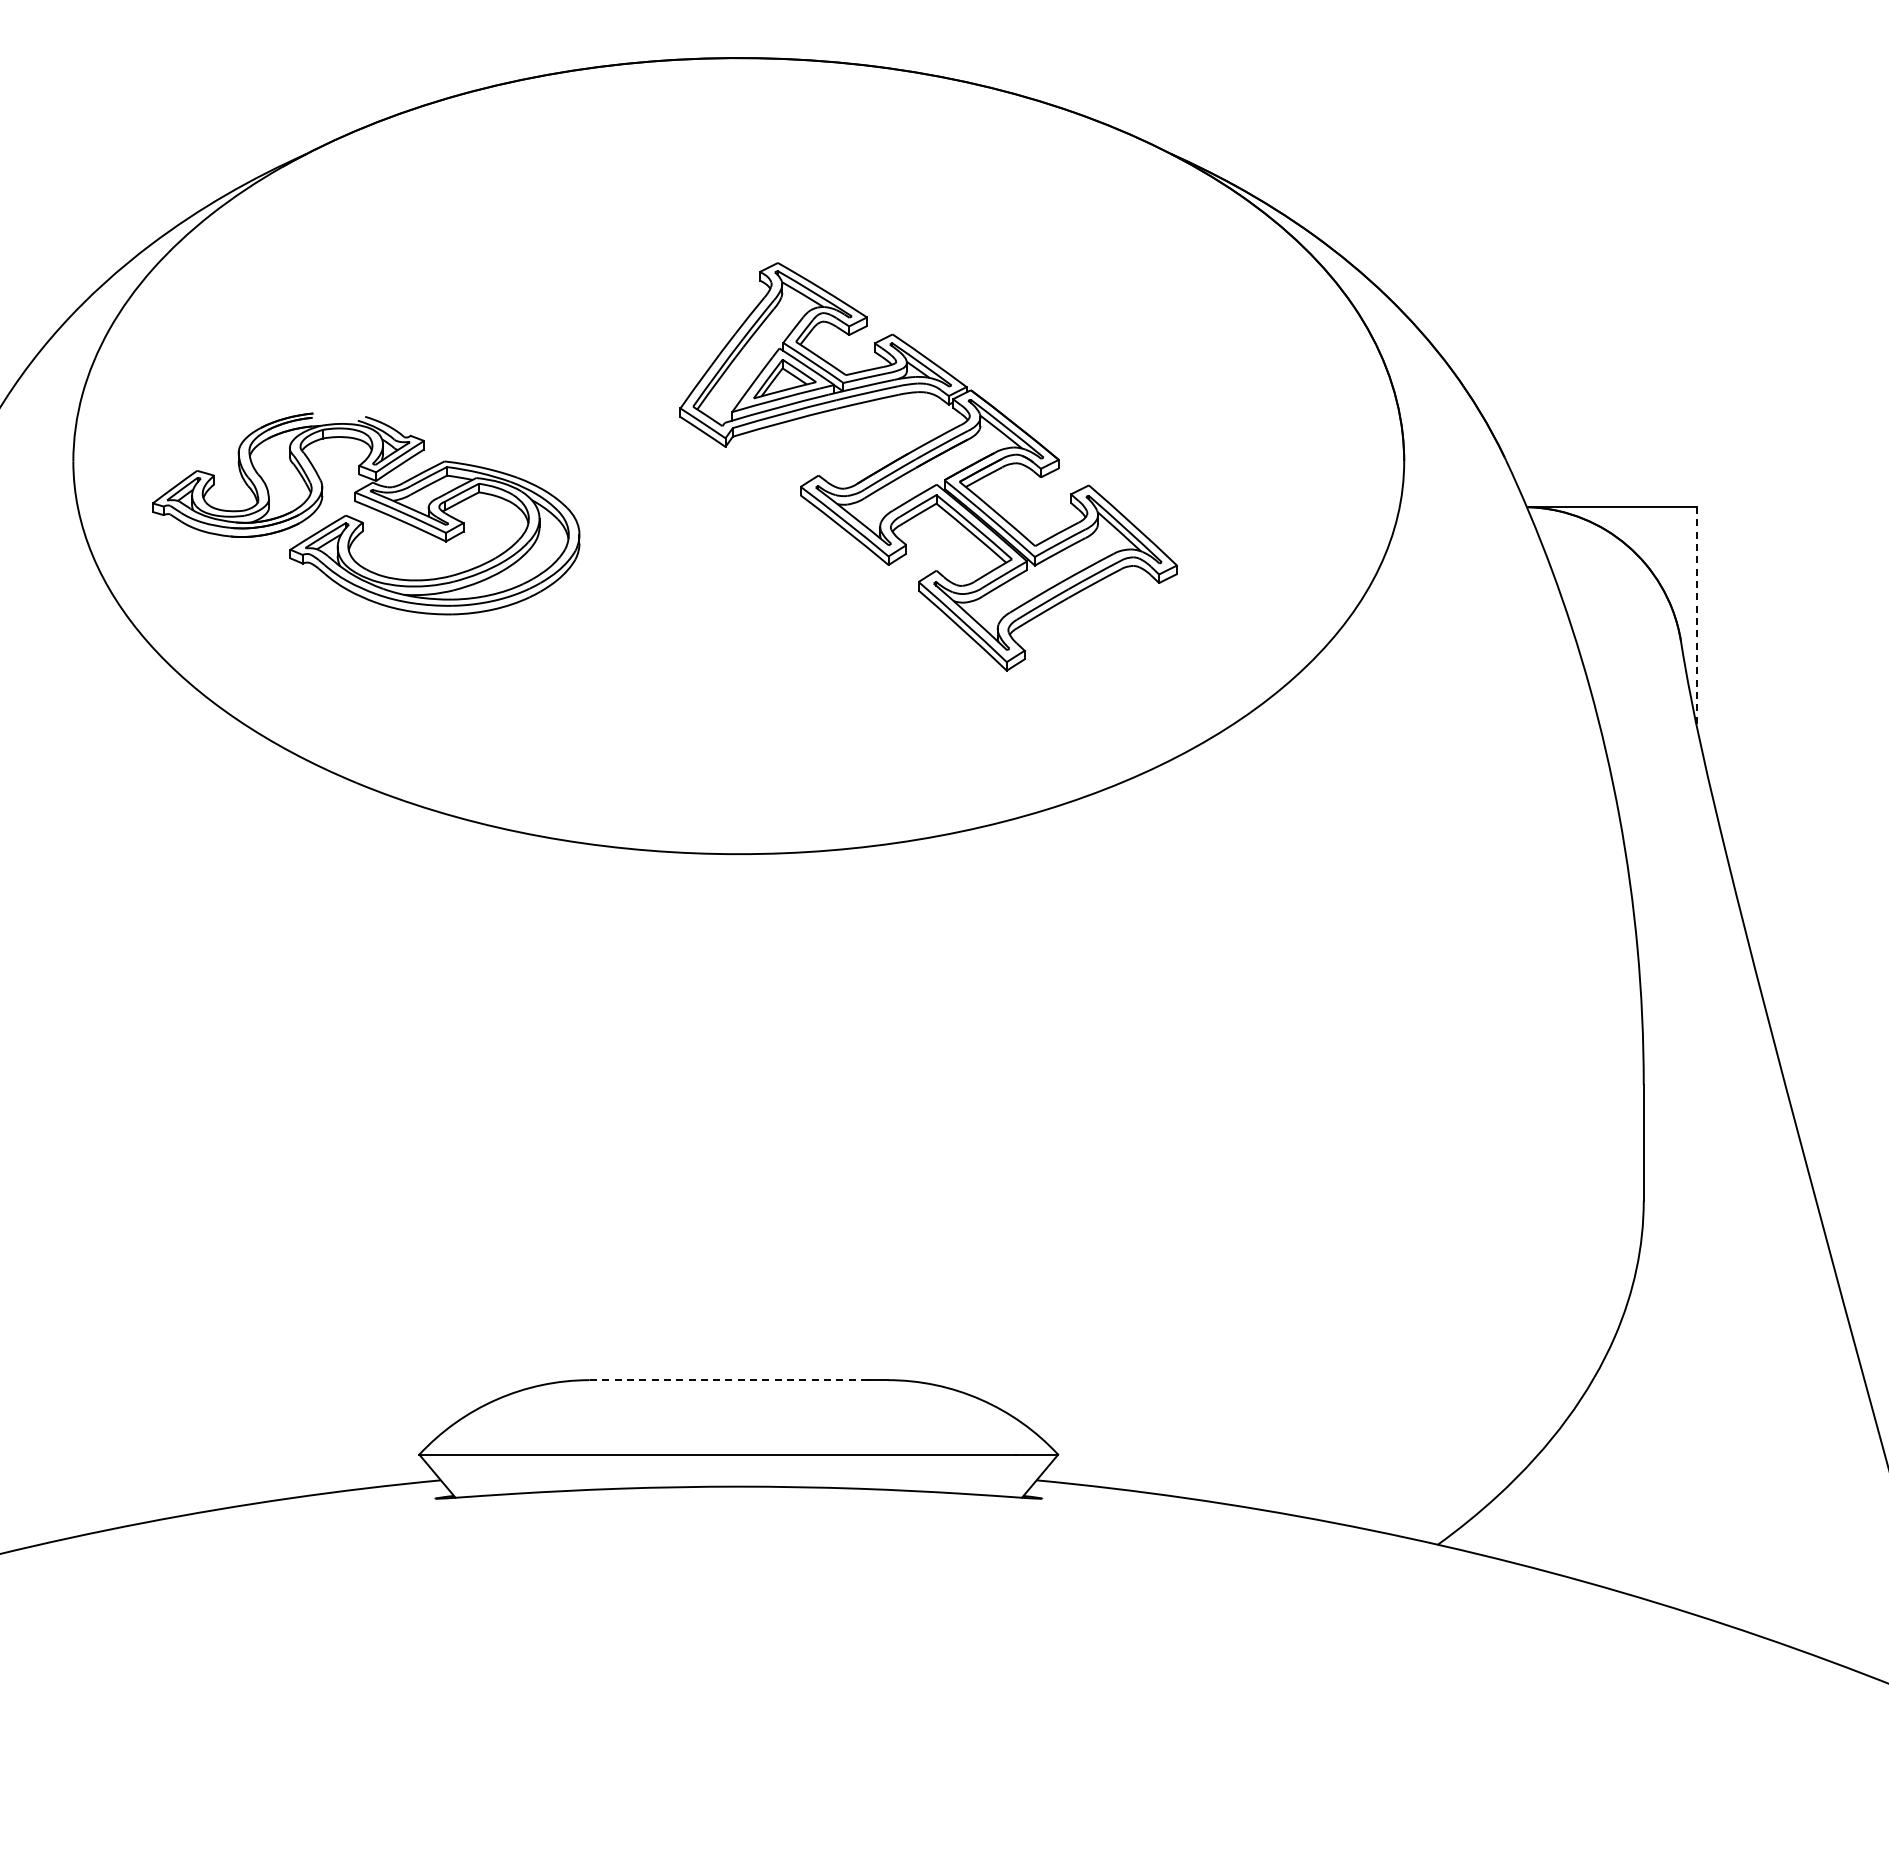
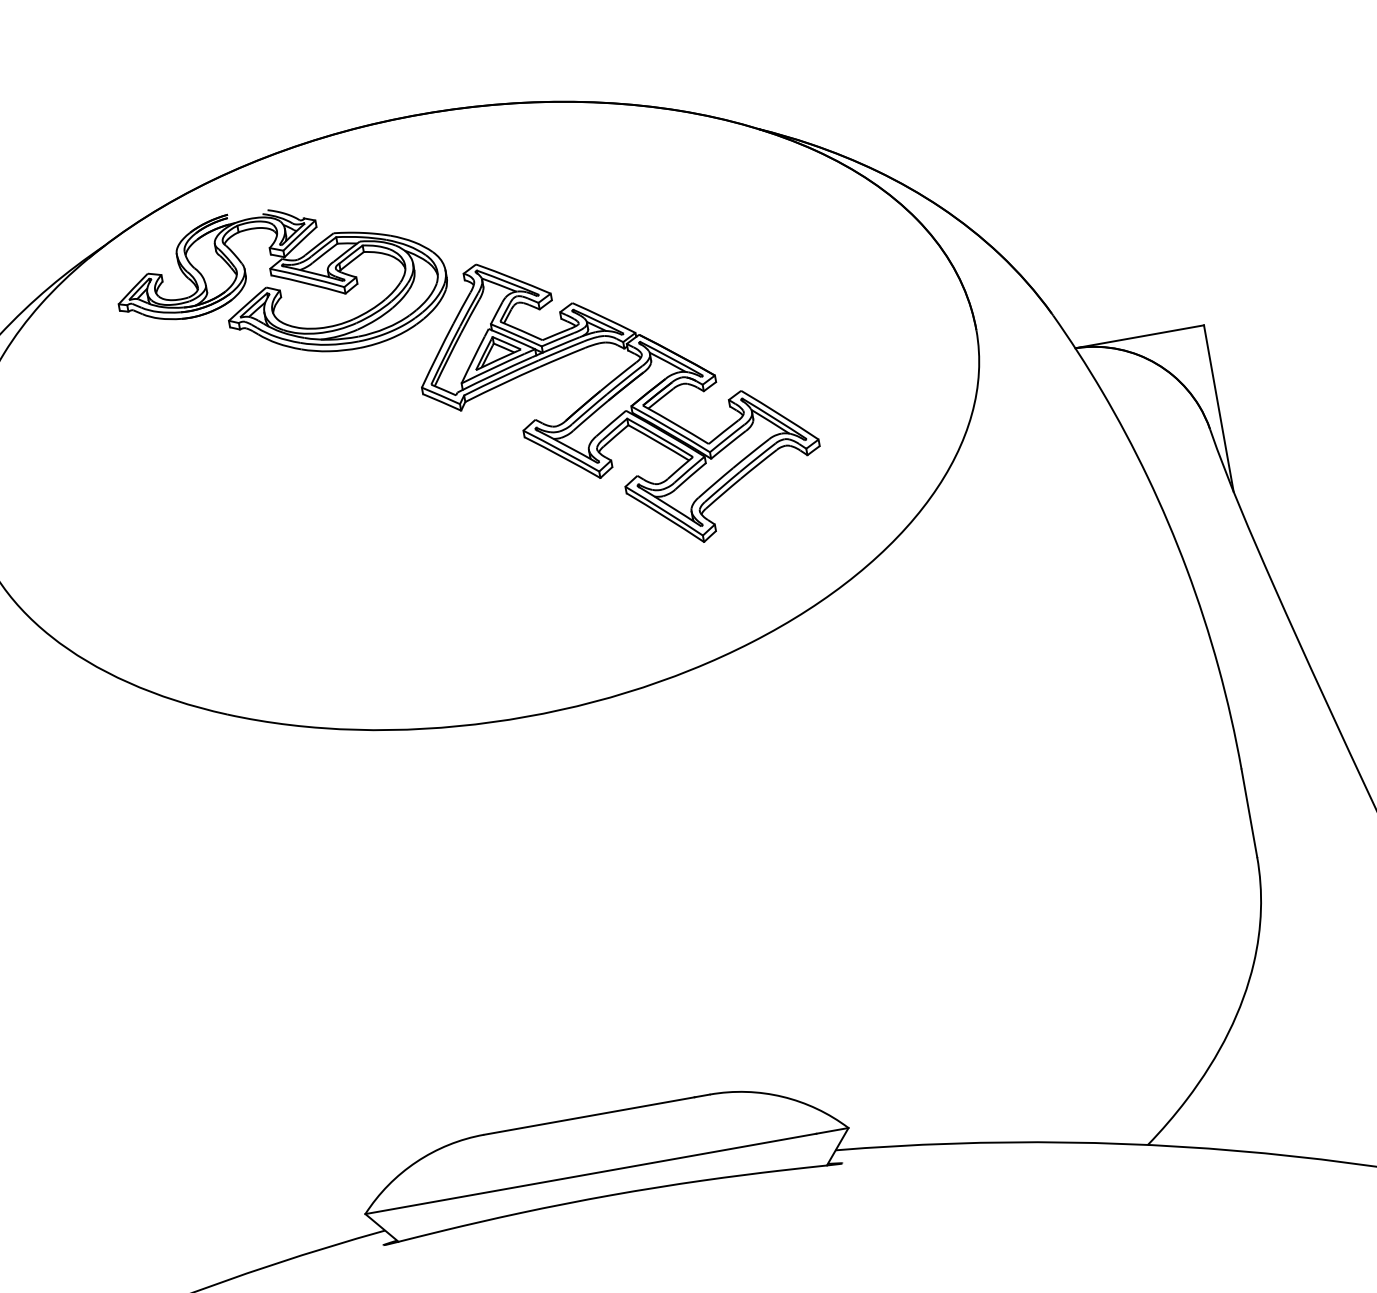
part: (367, 507) -> (281, 278), moved
line: (1696, 617) -> (1218, 408), dashed -> solid
line: (728, 1380) -> (589, 1116), dashed -> solid

